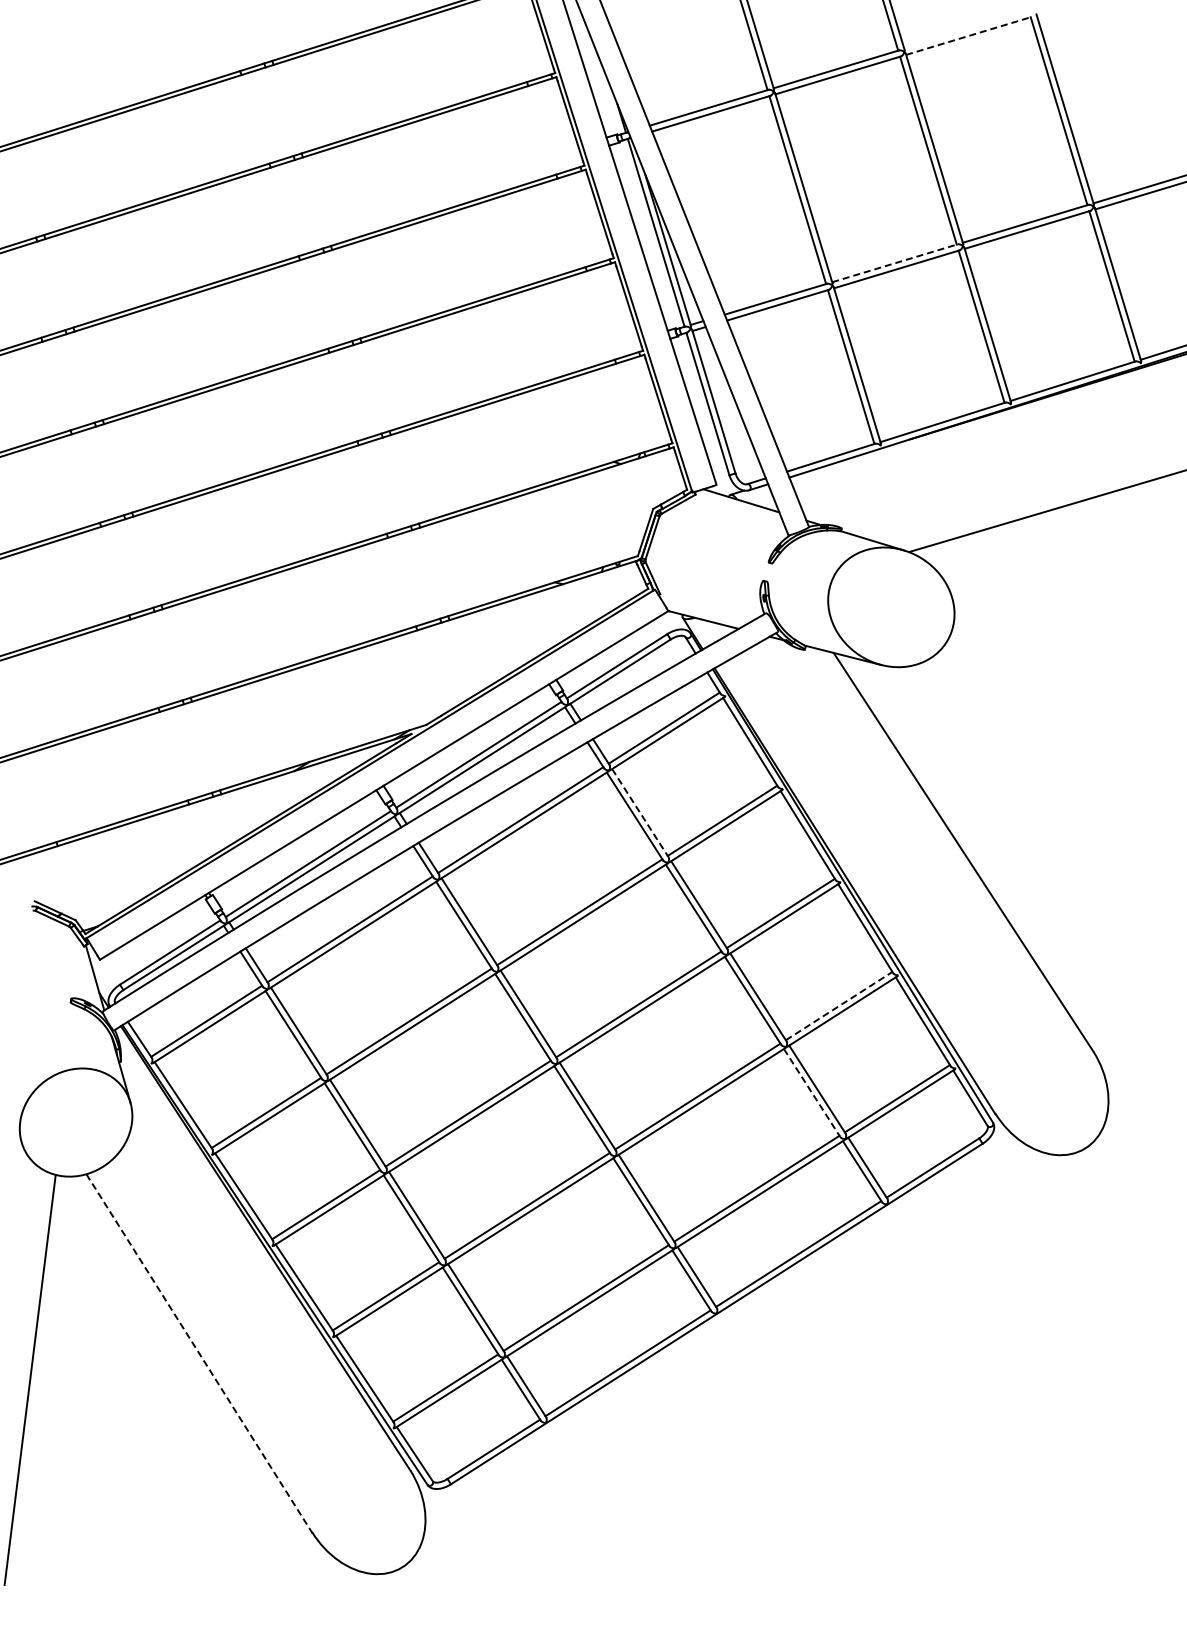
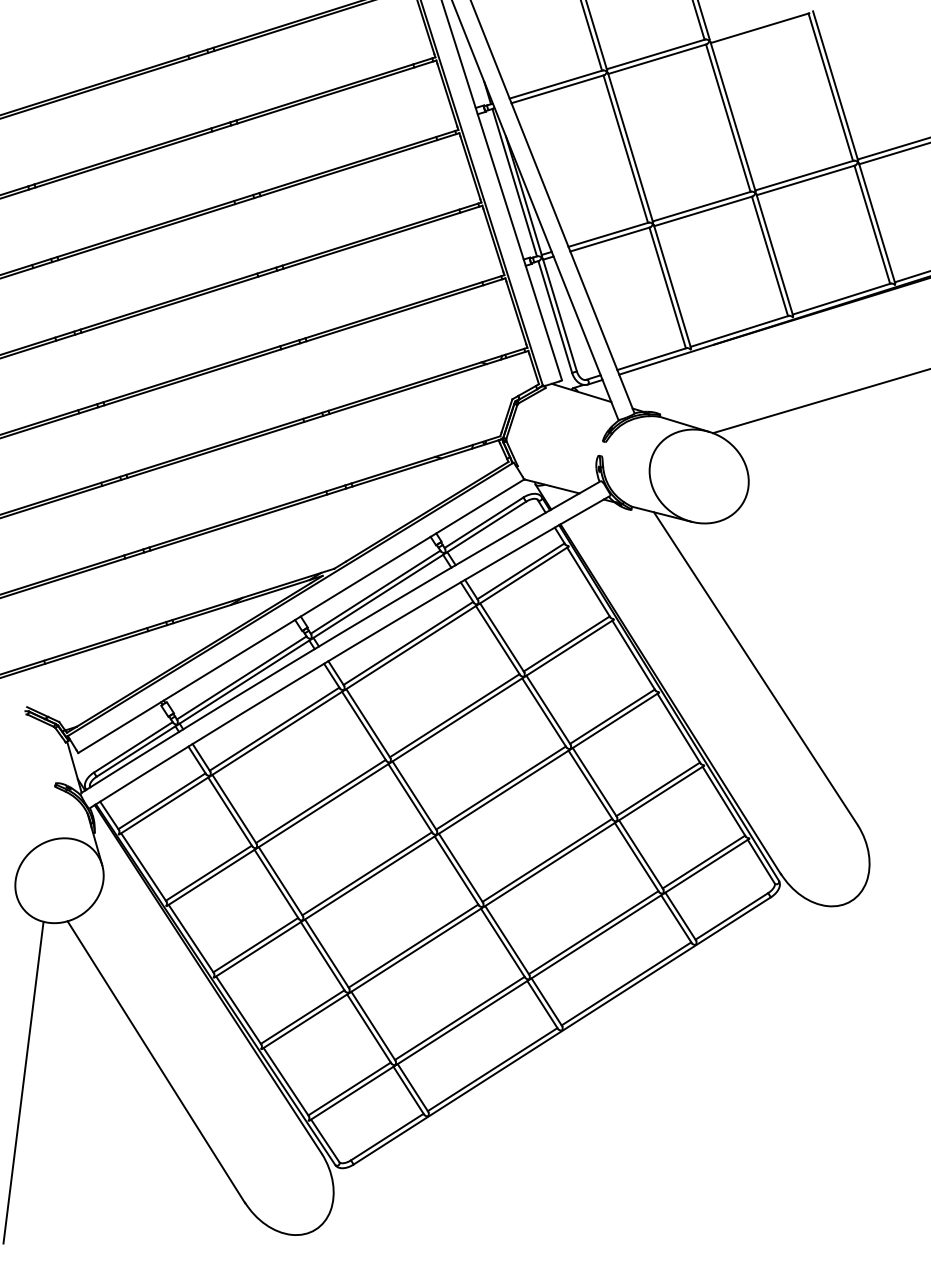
line: (968, 35) -> (759, 27), dashed -> solid
line: (895, 263) -> (702, 206), dashed -> solid
line: (640, 813) -> (502, 638), dashed -> solid
line: (839, 1005) -> (658, 788), dashed -> solid
line: (812, 1093) -> (637, 857), dashed -> solid
line: (199, 1354) -> (156, 1062), dashed -> solid

